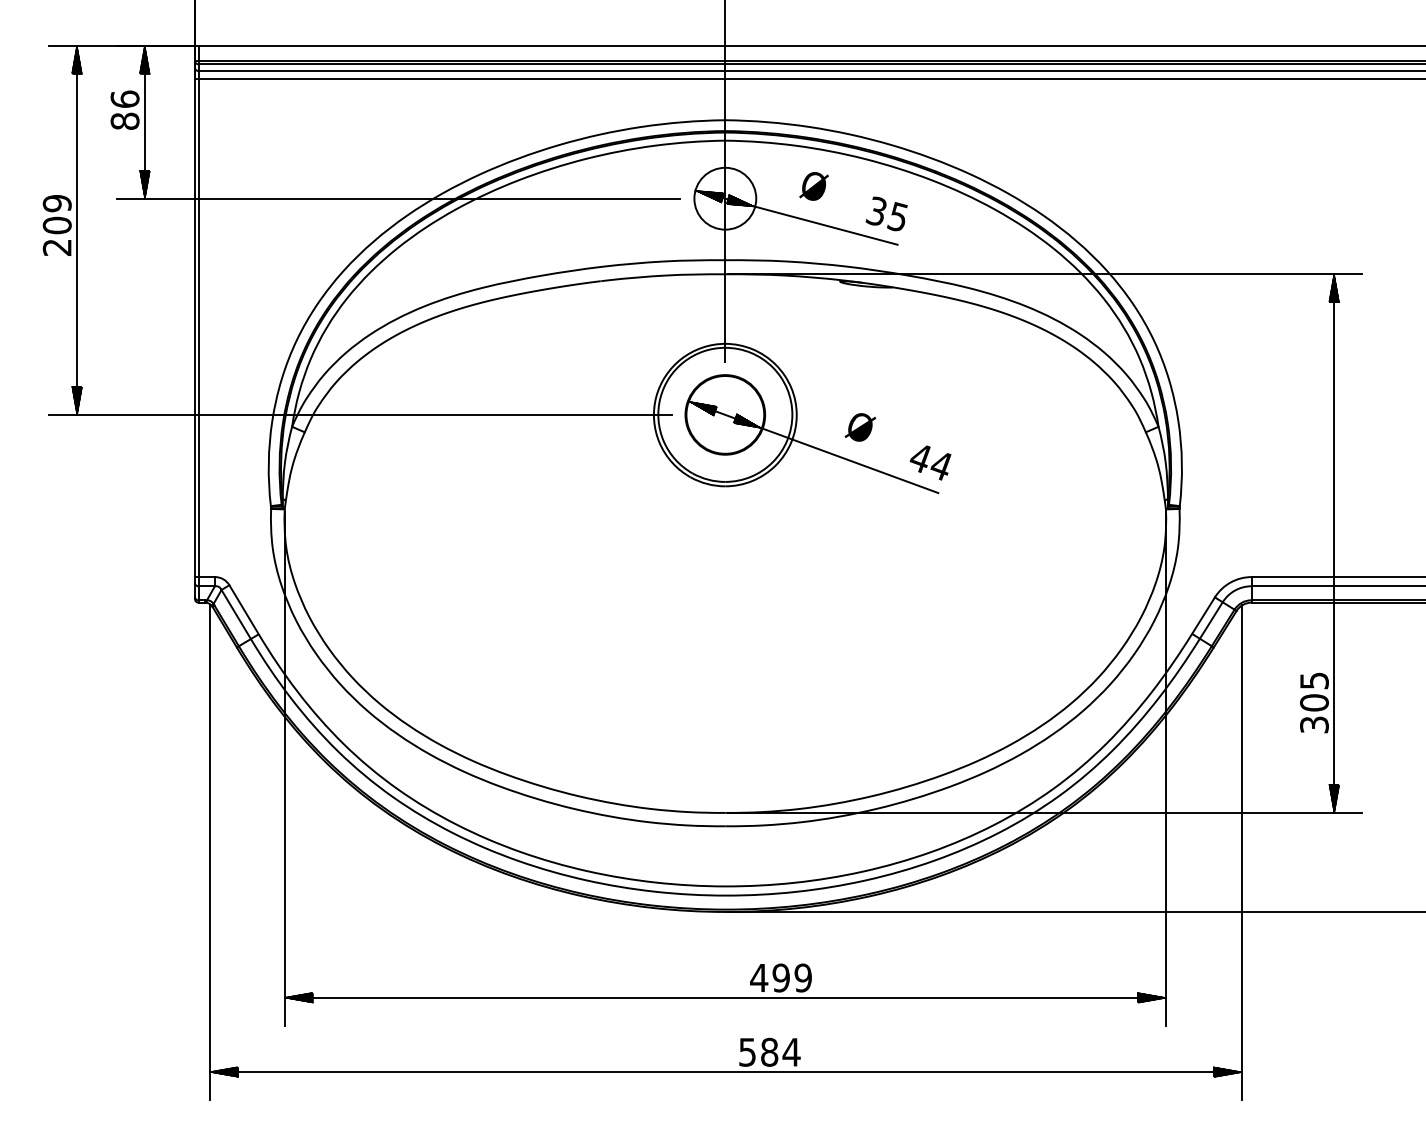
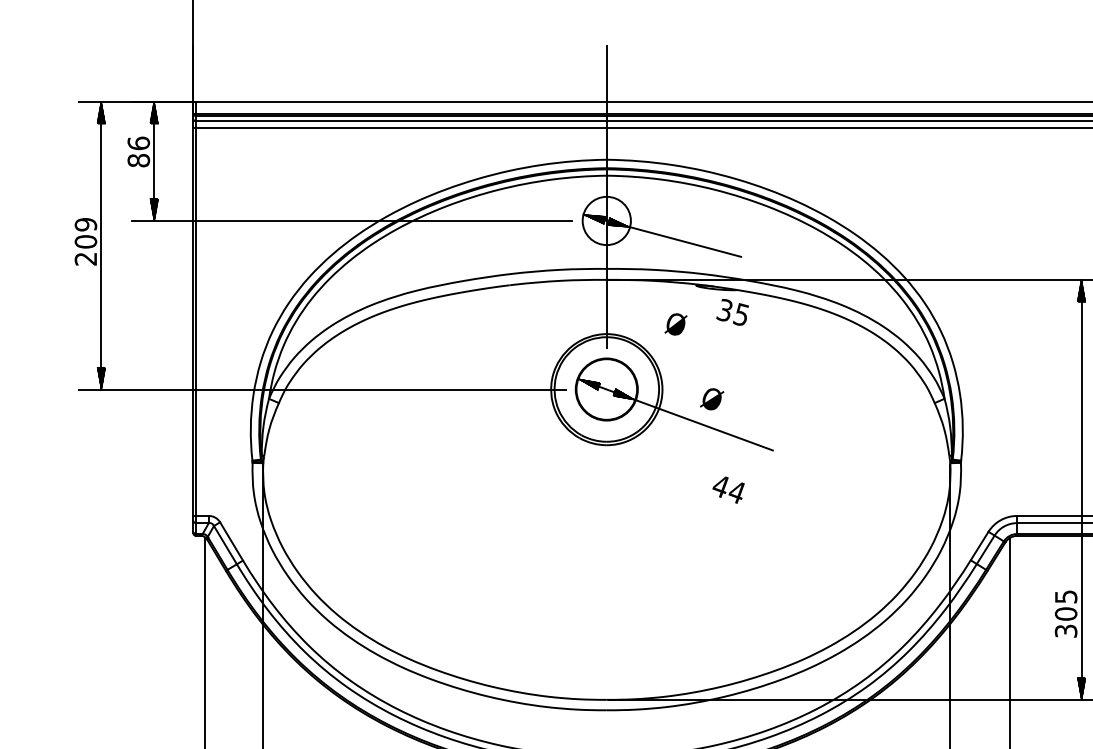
text: (813, 186) -> (675, 324), moved
text: (886, 213) -> (732, 312), moved
text: (930, 462) -> (728, 489), moved

